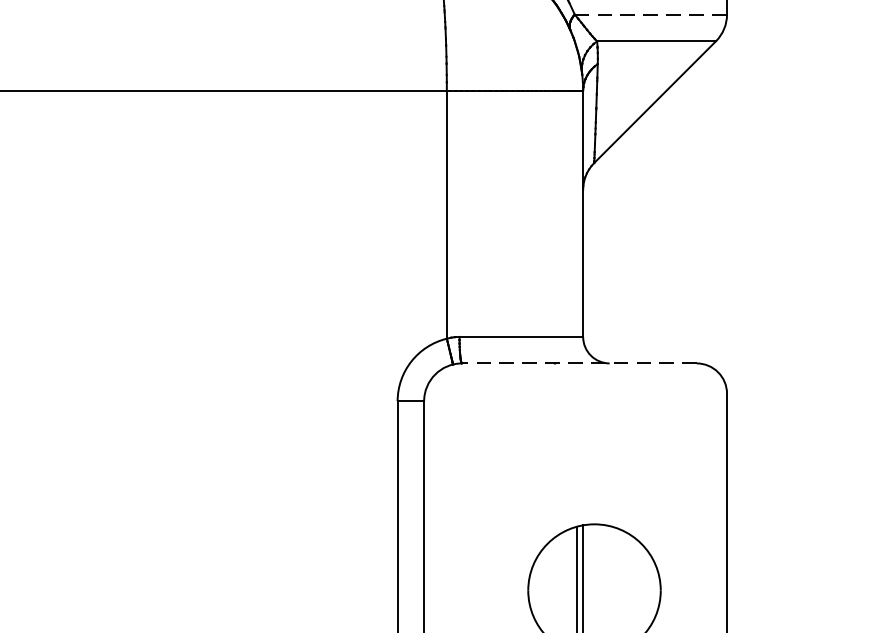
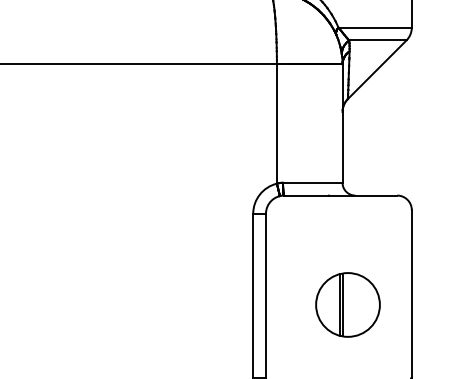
line: (651, 14) -> (375, 27), dashed -> solid
line: (578, 363) -> (340, 195), dashed -> solid

